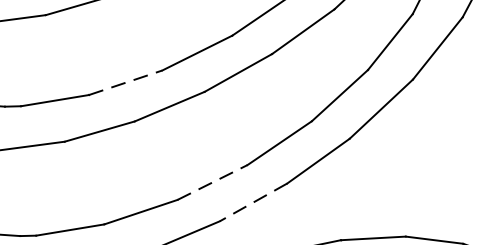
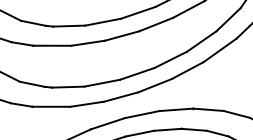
line: (126, 83) -> (103, 22), dashed -> solid
line: (212, 181) -> (137, 73), dashed -> solid
line: (252, 202) -> (154, 85), dashed -> solid

